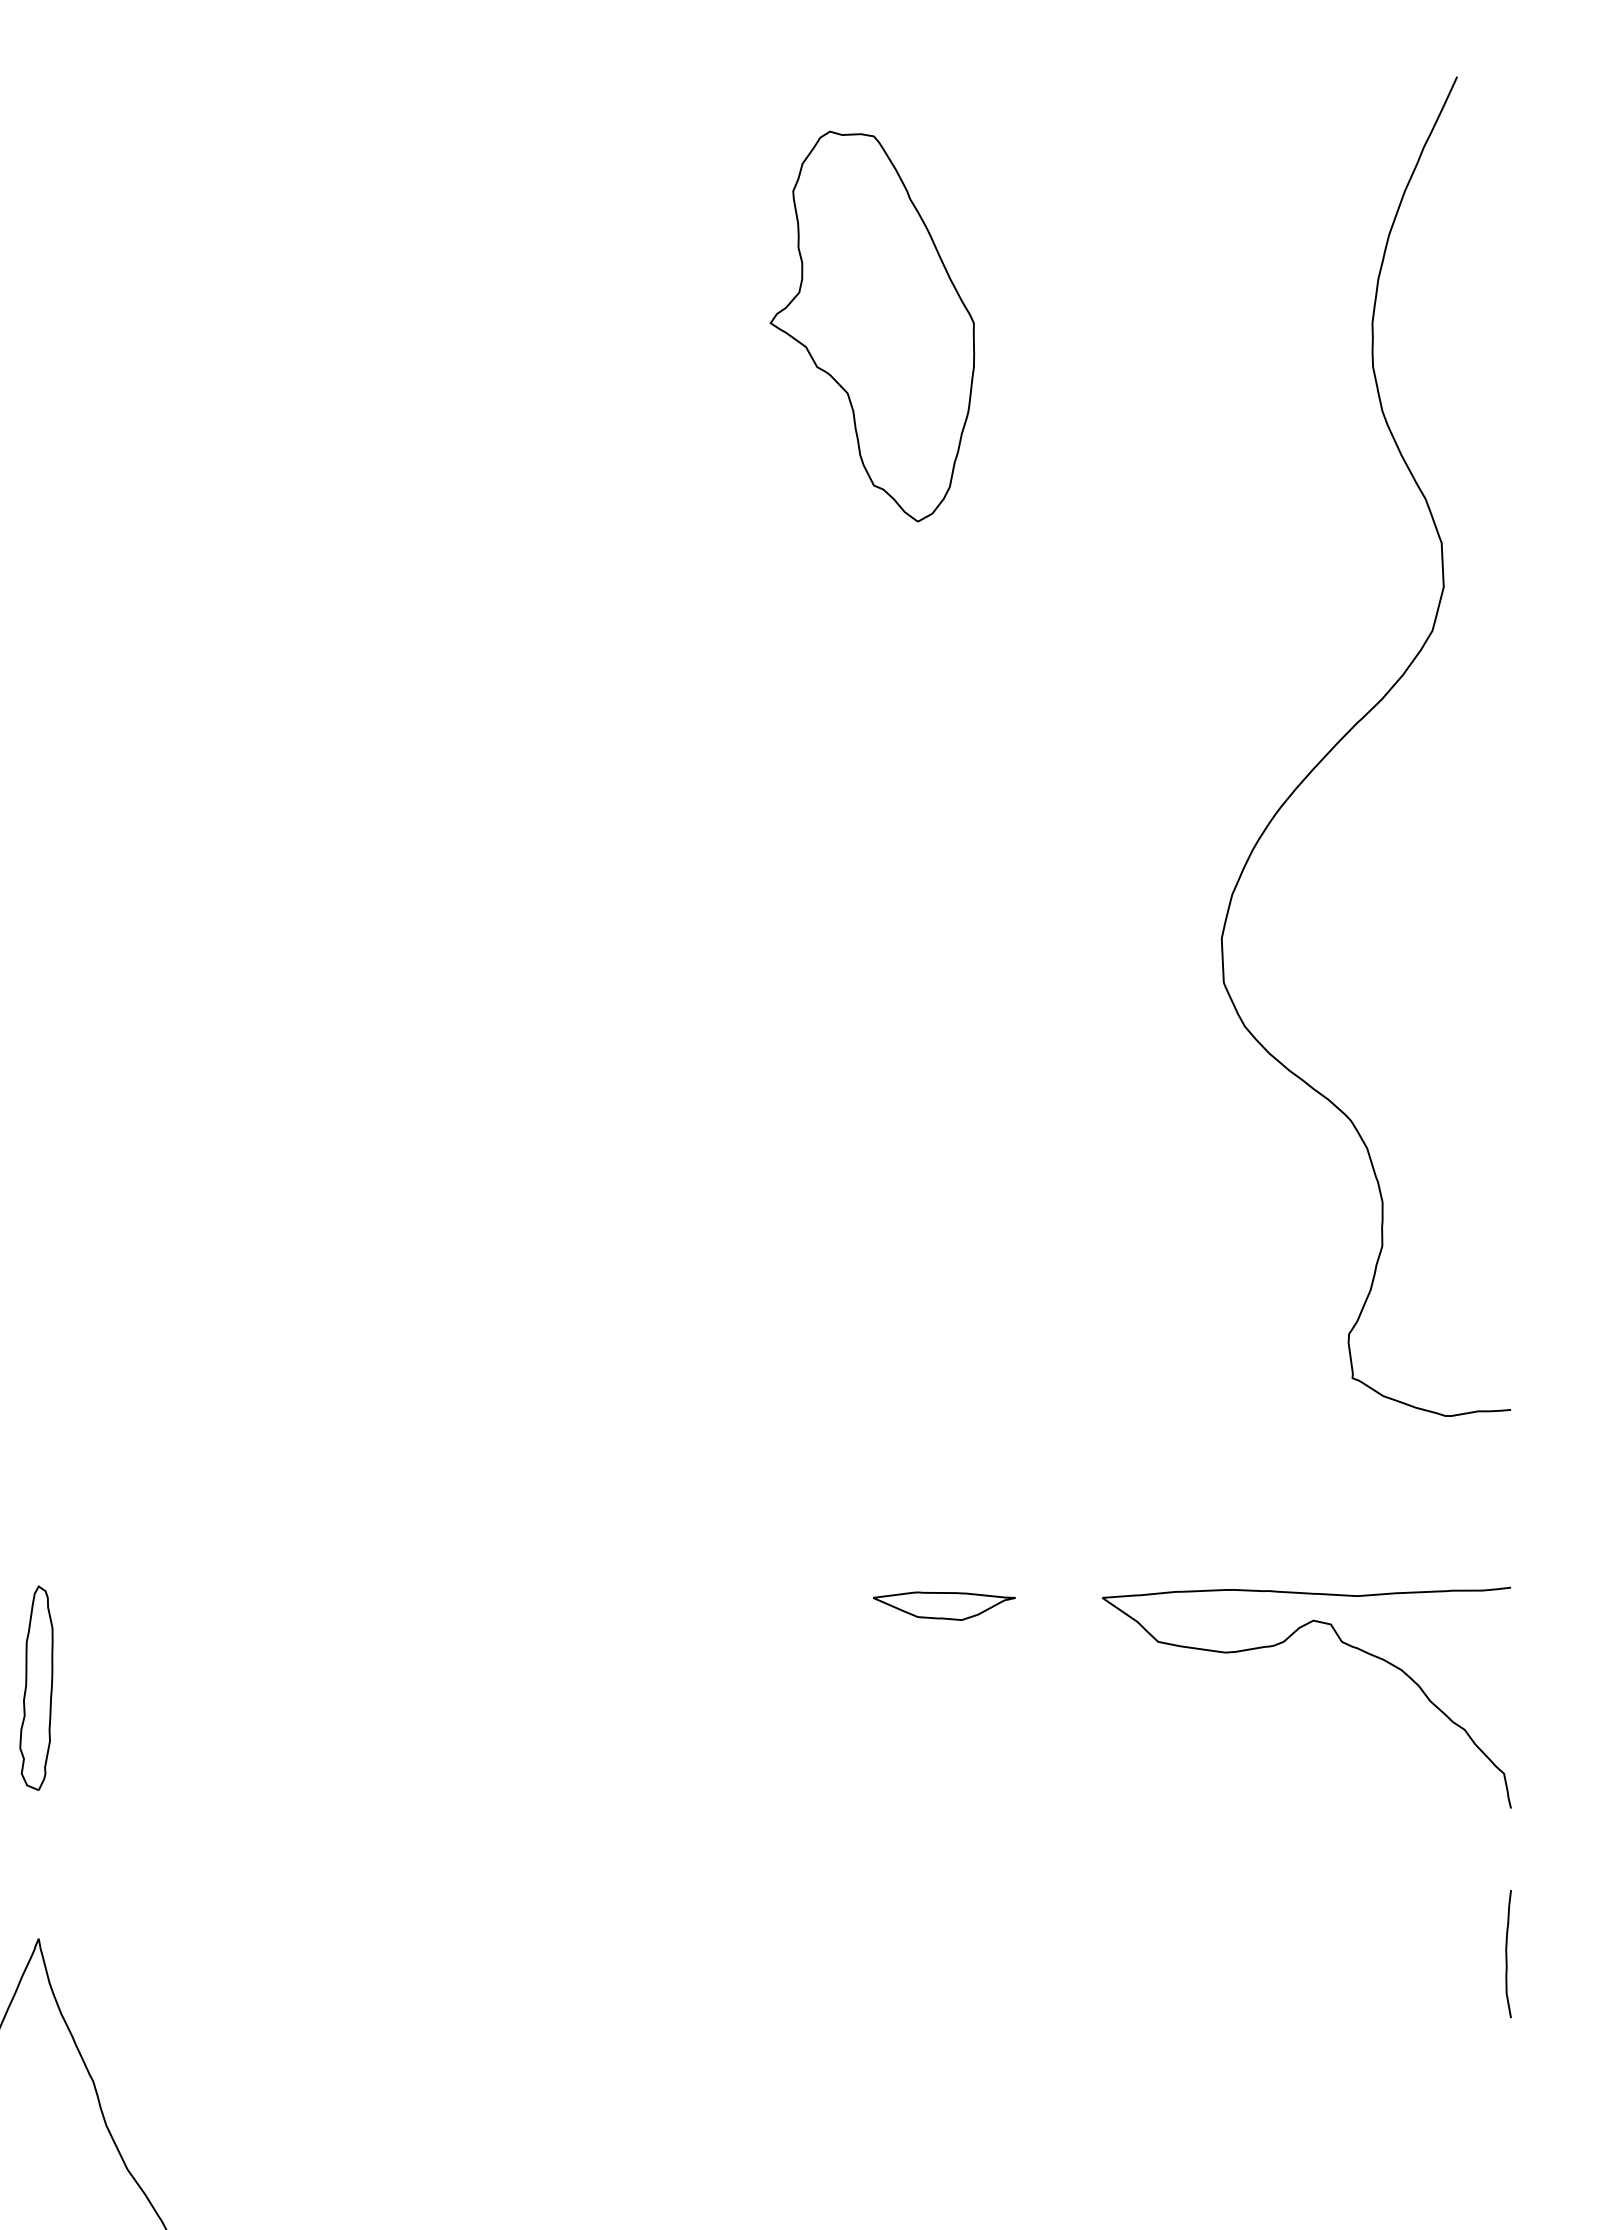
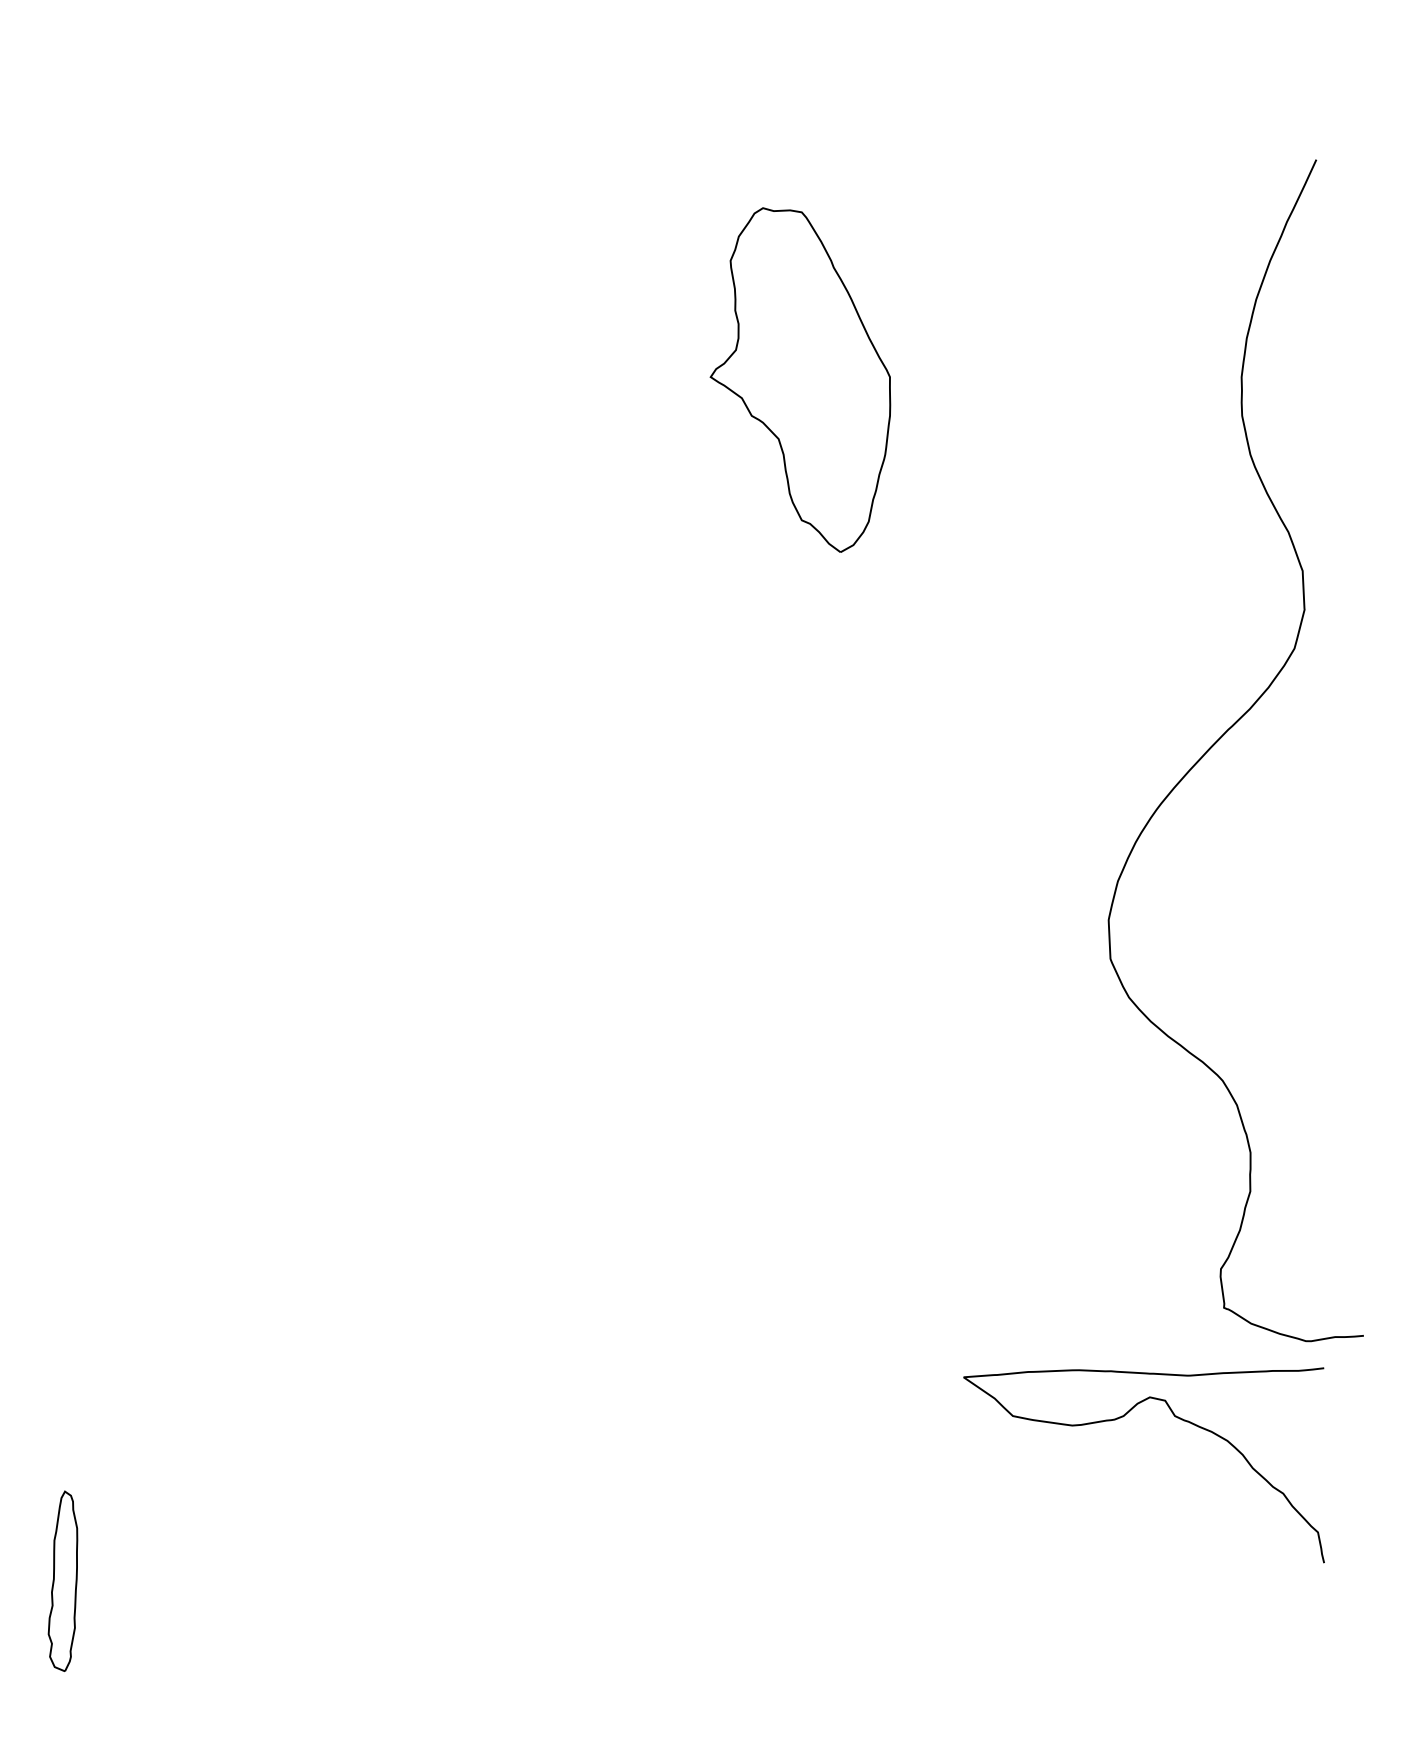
part: (944, 1605) -> (864, 1508), removed
curve: (1280, 1644) -> (1120, 1418), moved

